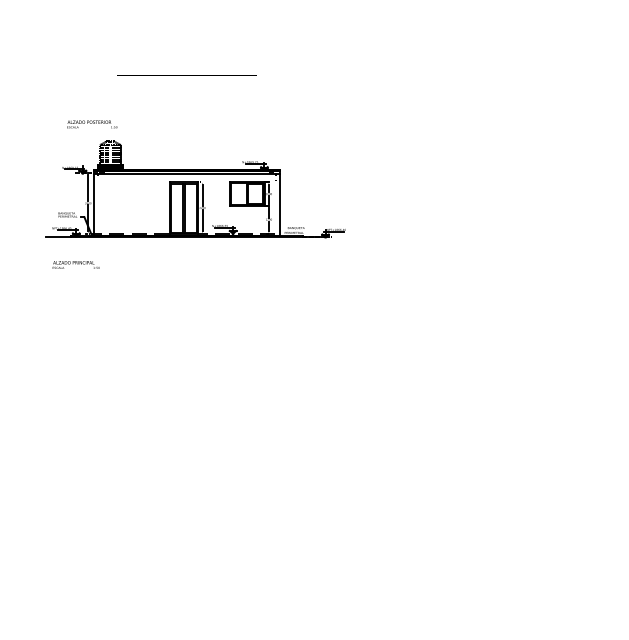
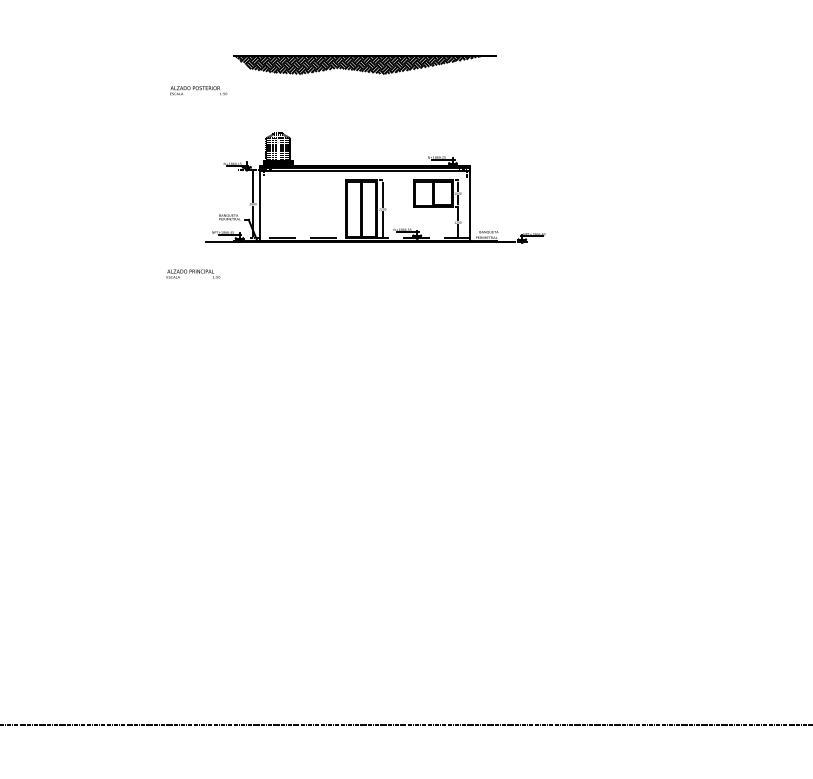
part: (186, 80) -> (364, 64), size x1.67
text: (92, 124) -> (198, 90), moved
text: (76, 264) -> (193, 273), moved

